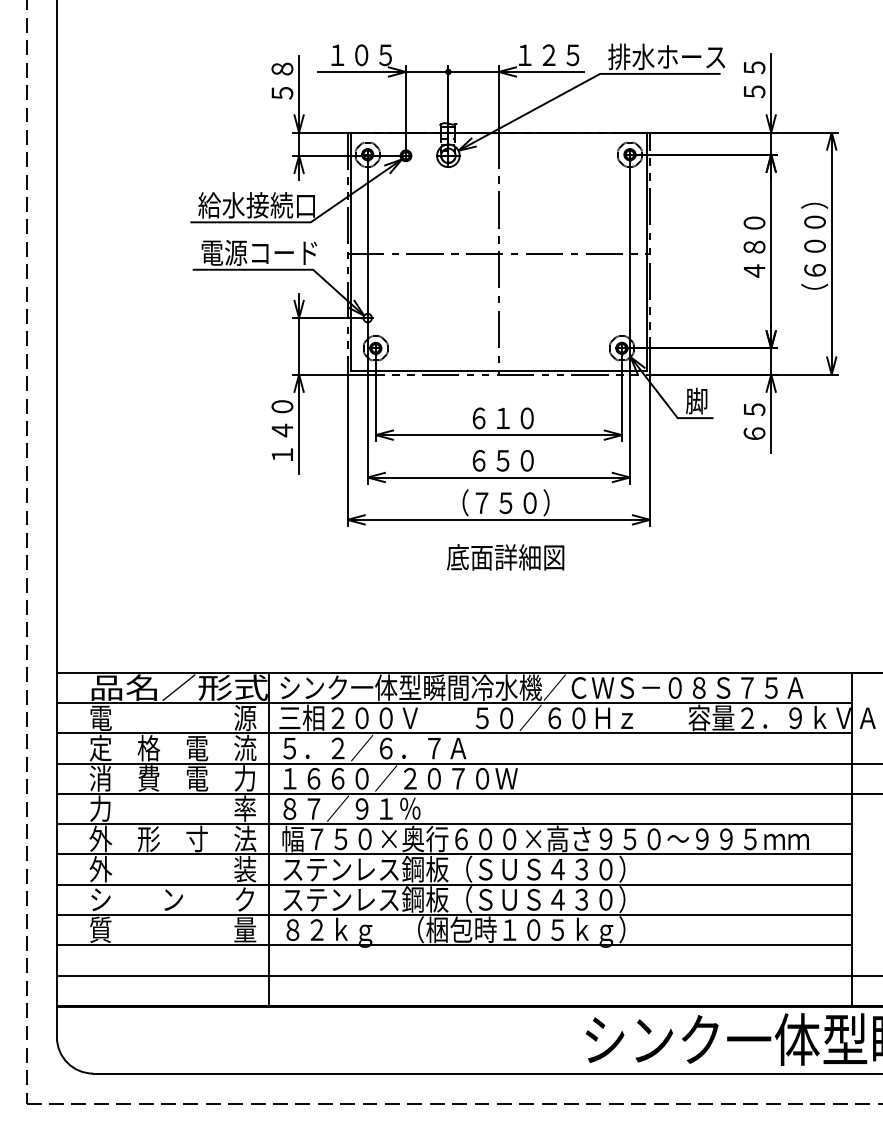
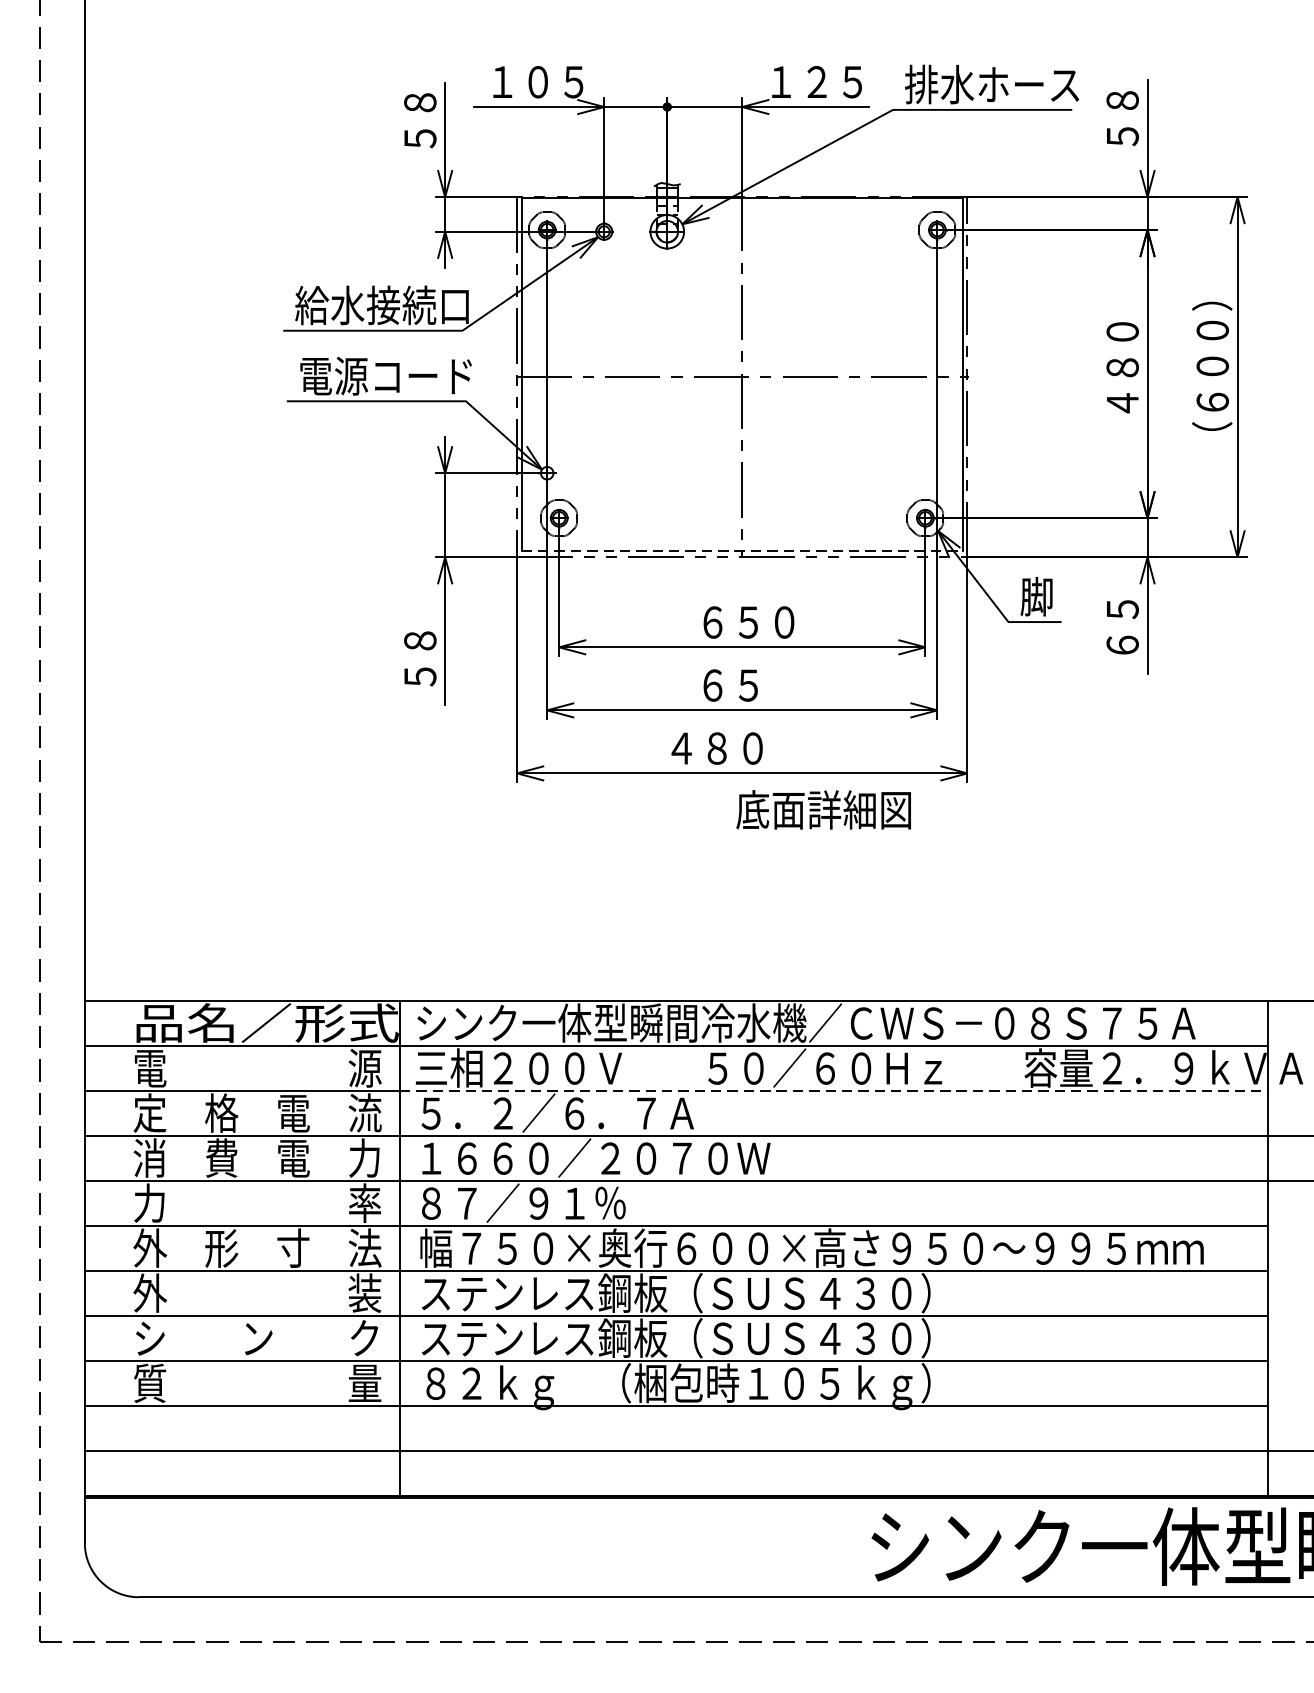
text: (754, 67) -> (1122, 100), ５５ -> ５８
line: (499, 370) -> (743, 551), solid -> dashed
text: (502, 418) -> (747, 622), ６１０ -> ６５０
text: (282, 430) -> (420, 640), １４０ -> ５８
text: (526, 460) -> (783, 685), ６５０ -> ６５
text: (500, 502) -> (744, 747), （７５０） -> ４８０
text: (505, 557) -> (823, 810), moved
line: (560, 733) -> (834, 1091), solid -> dashed

